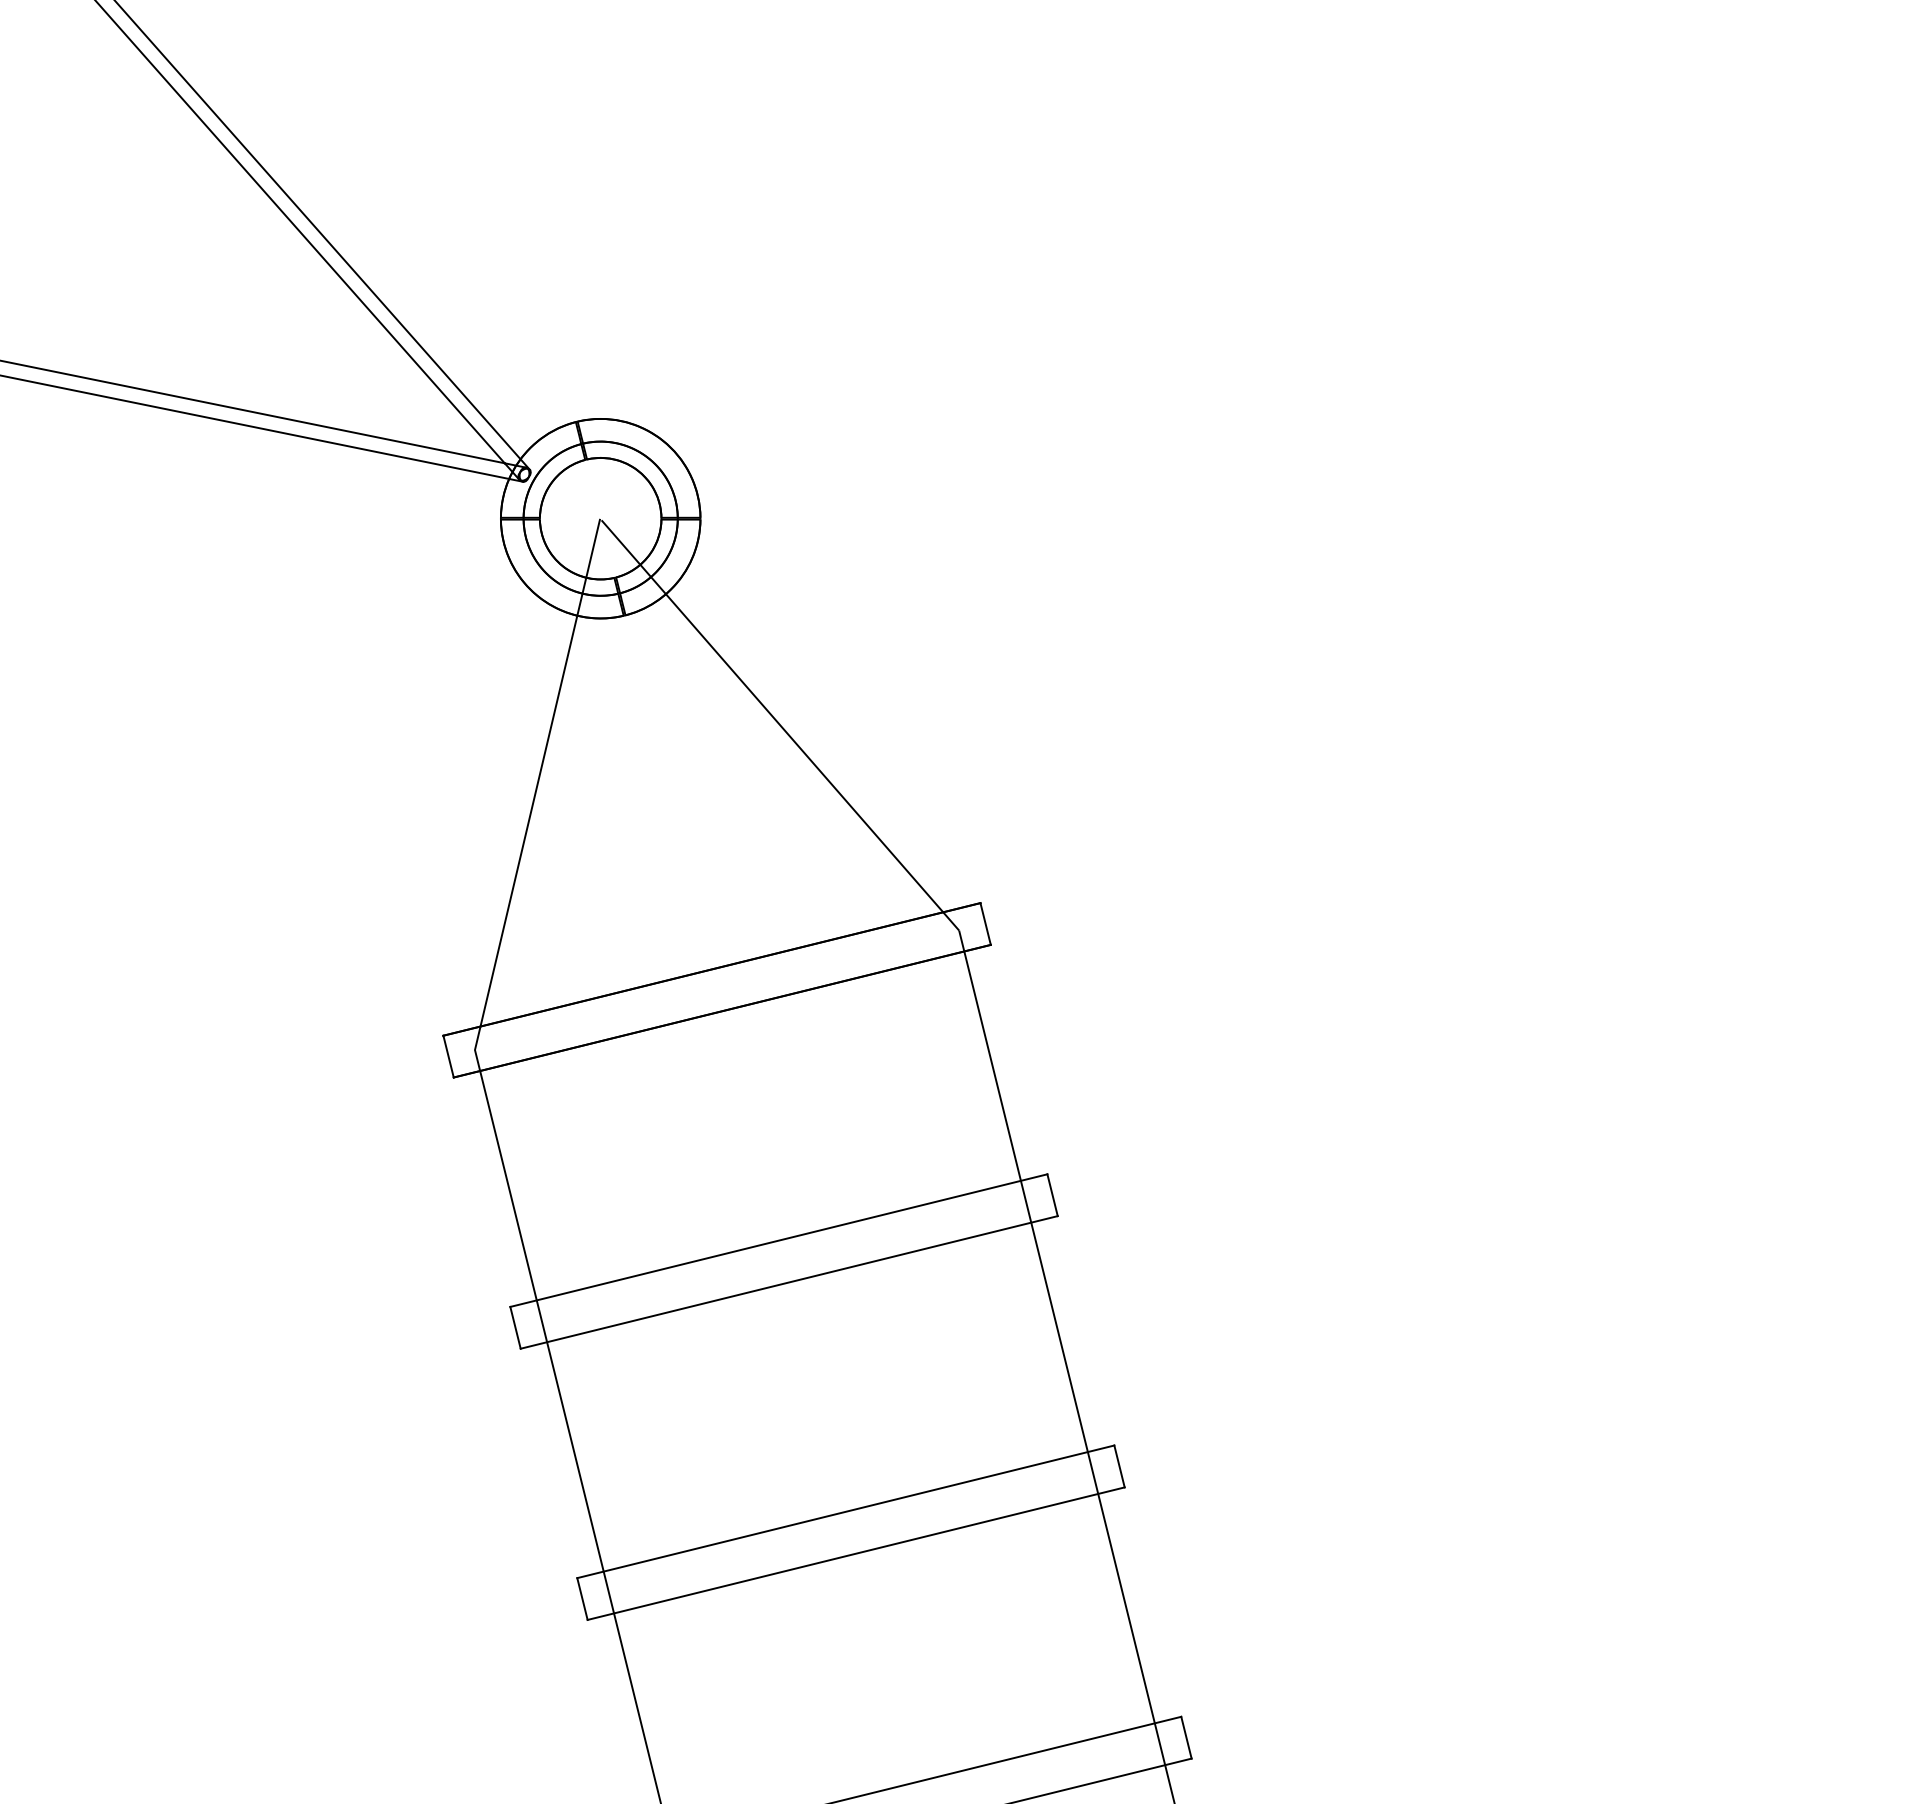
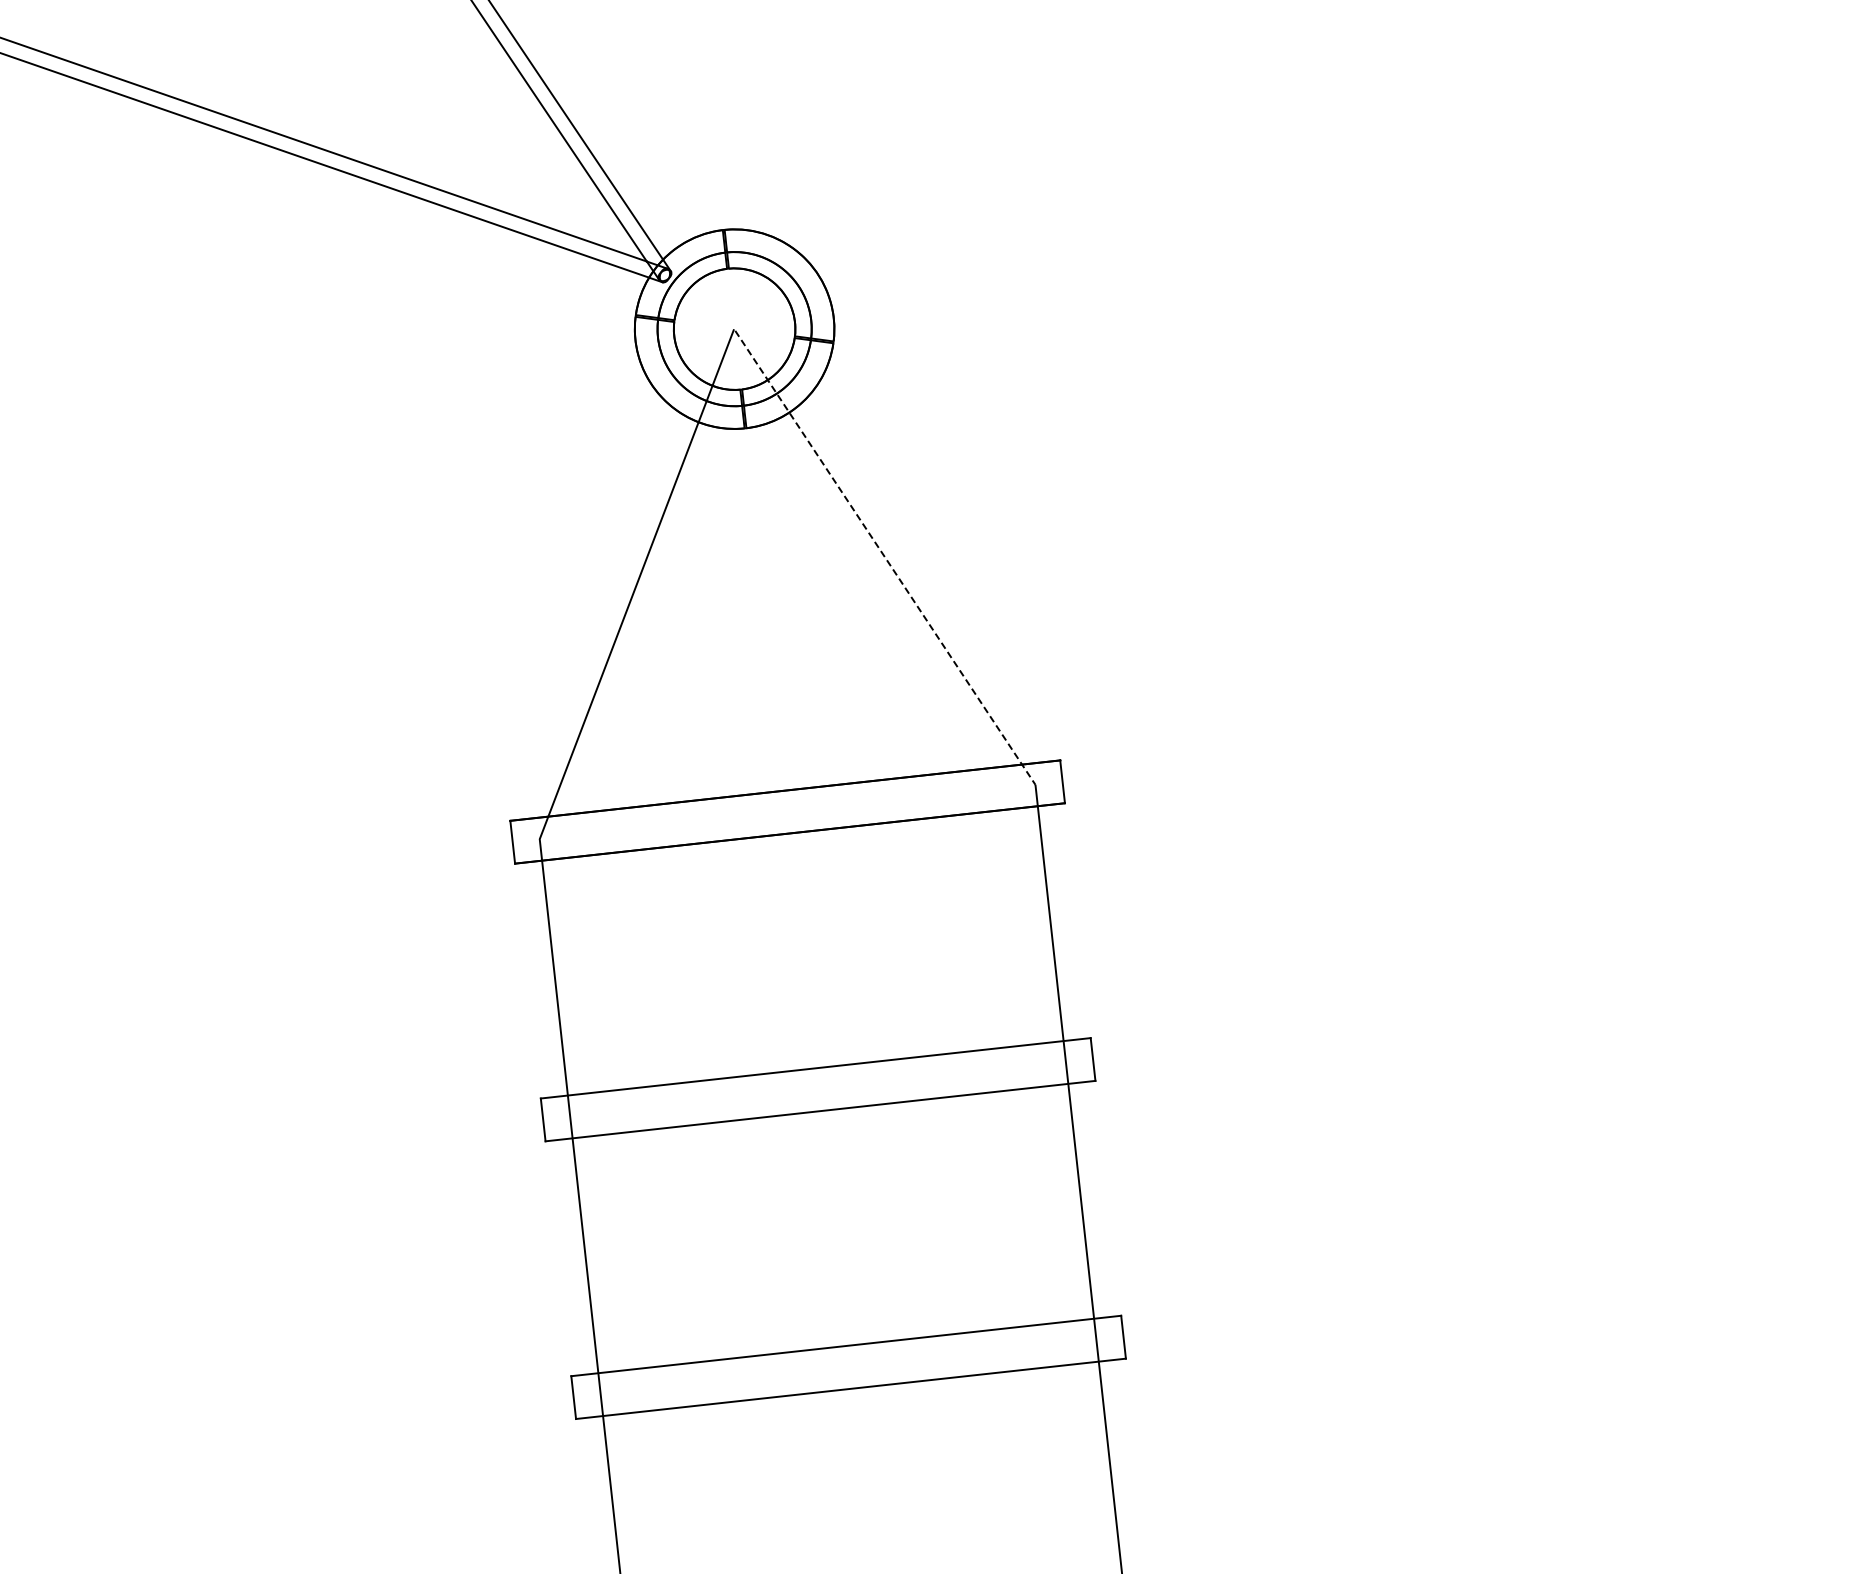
line: (780, 725) -> (885, 557), solid -> dashed

